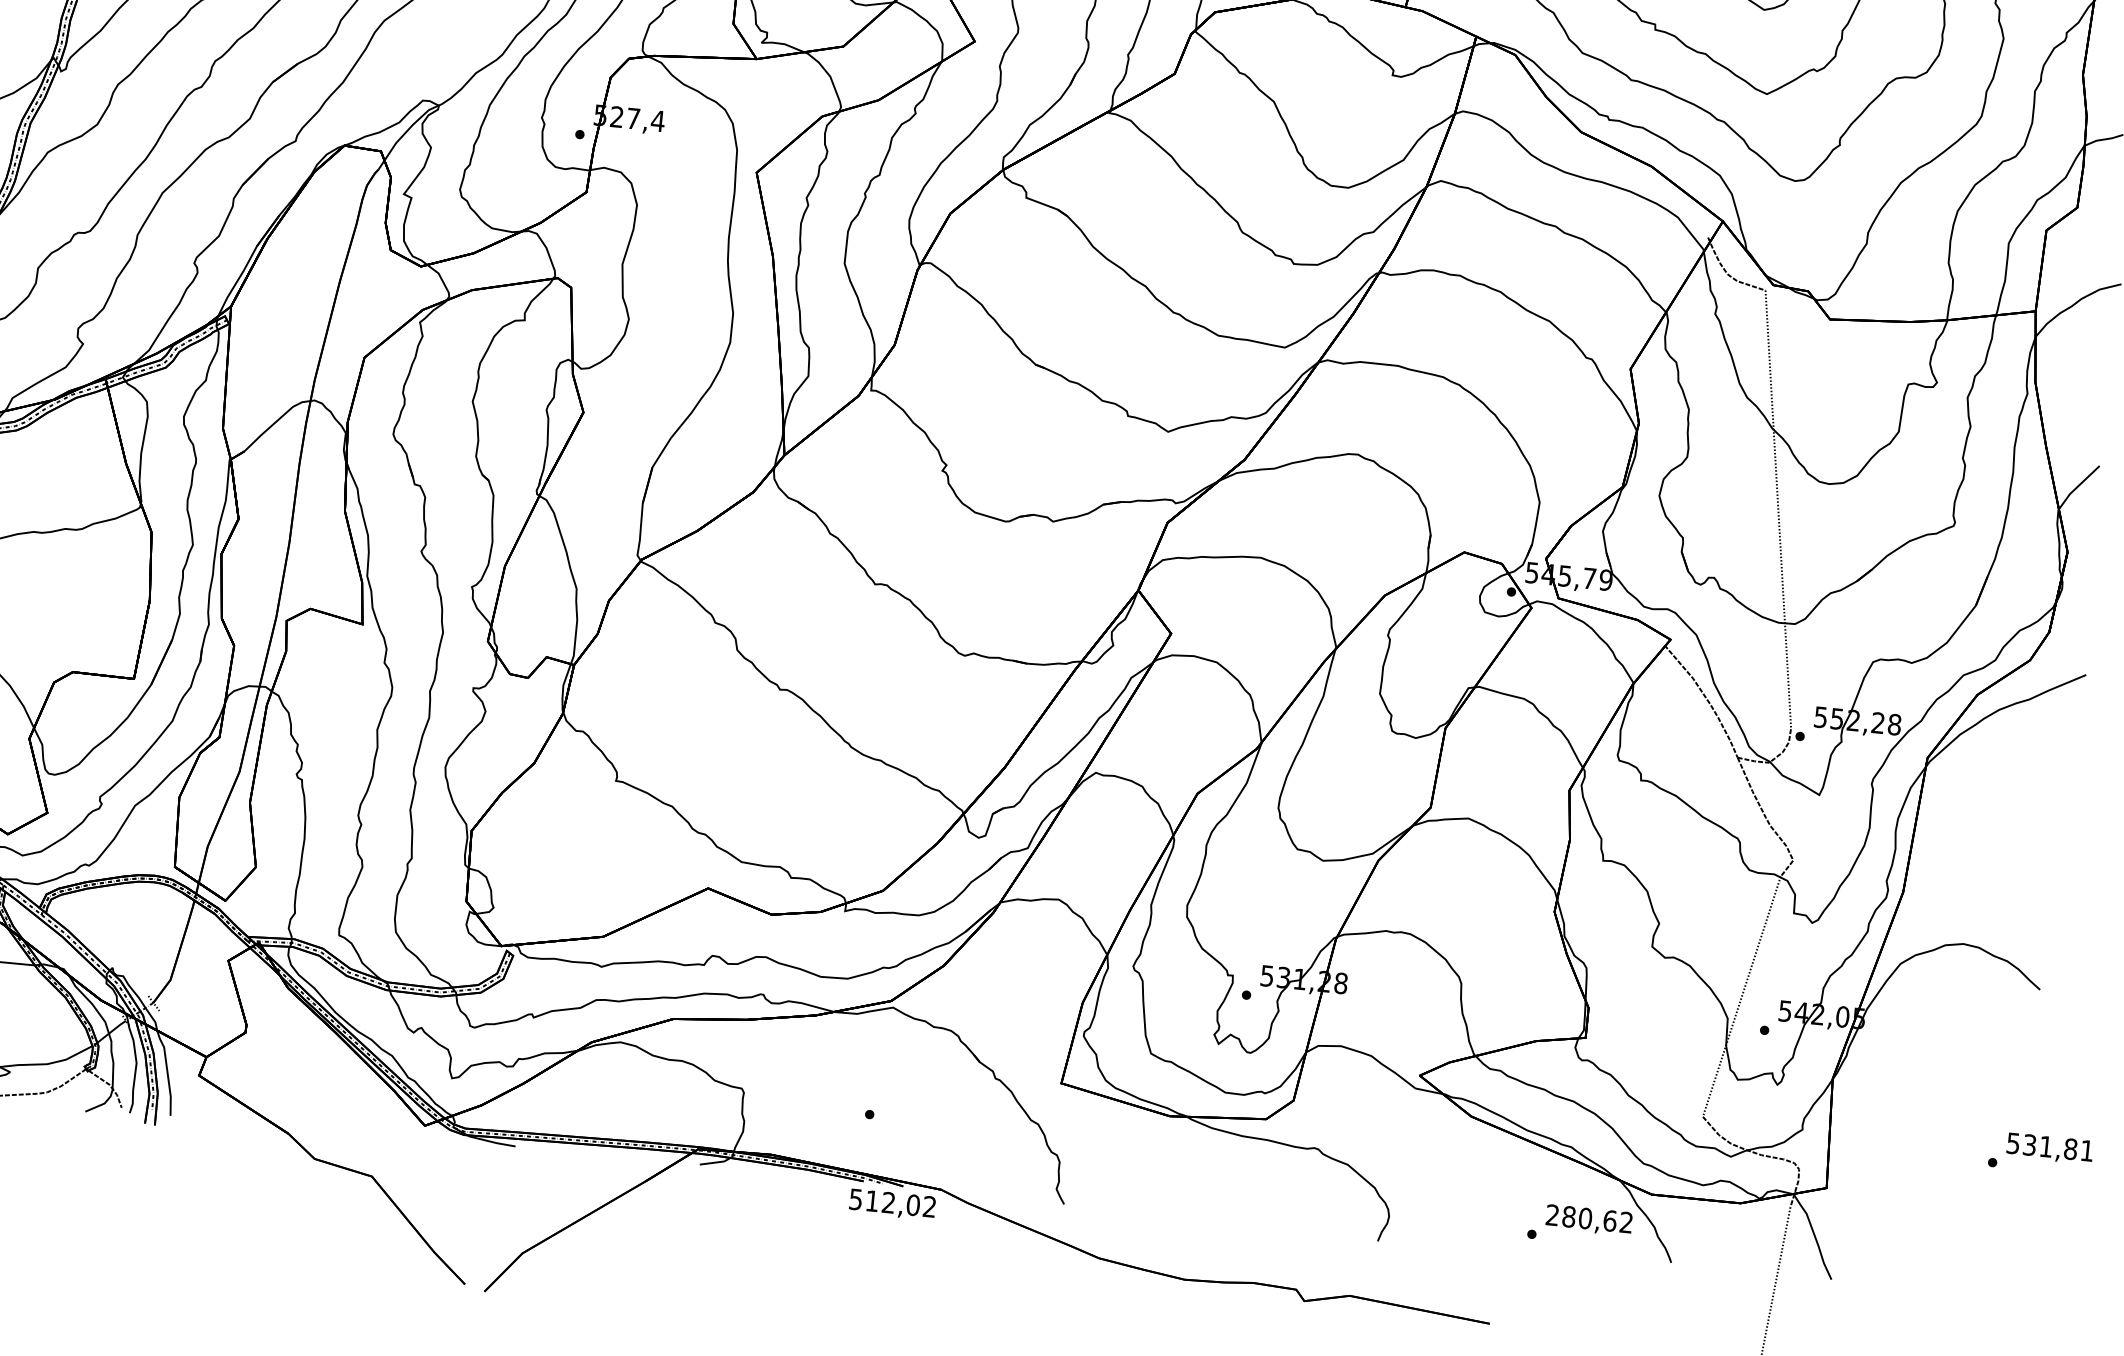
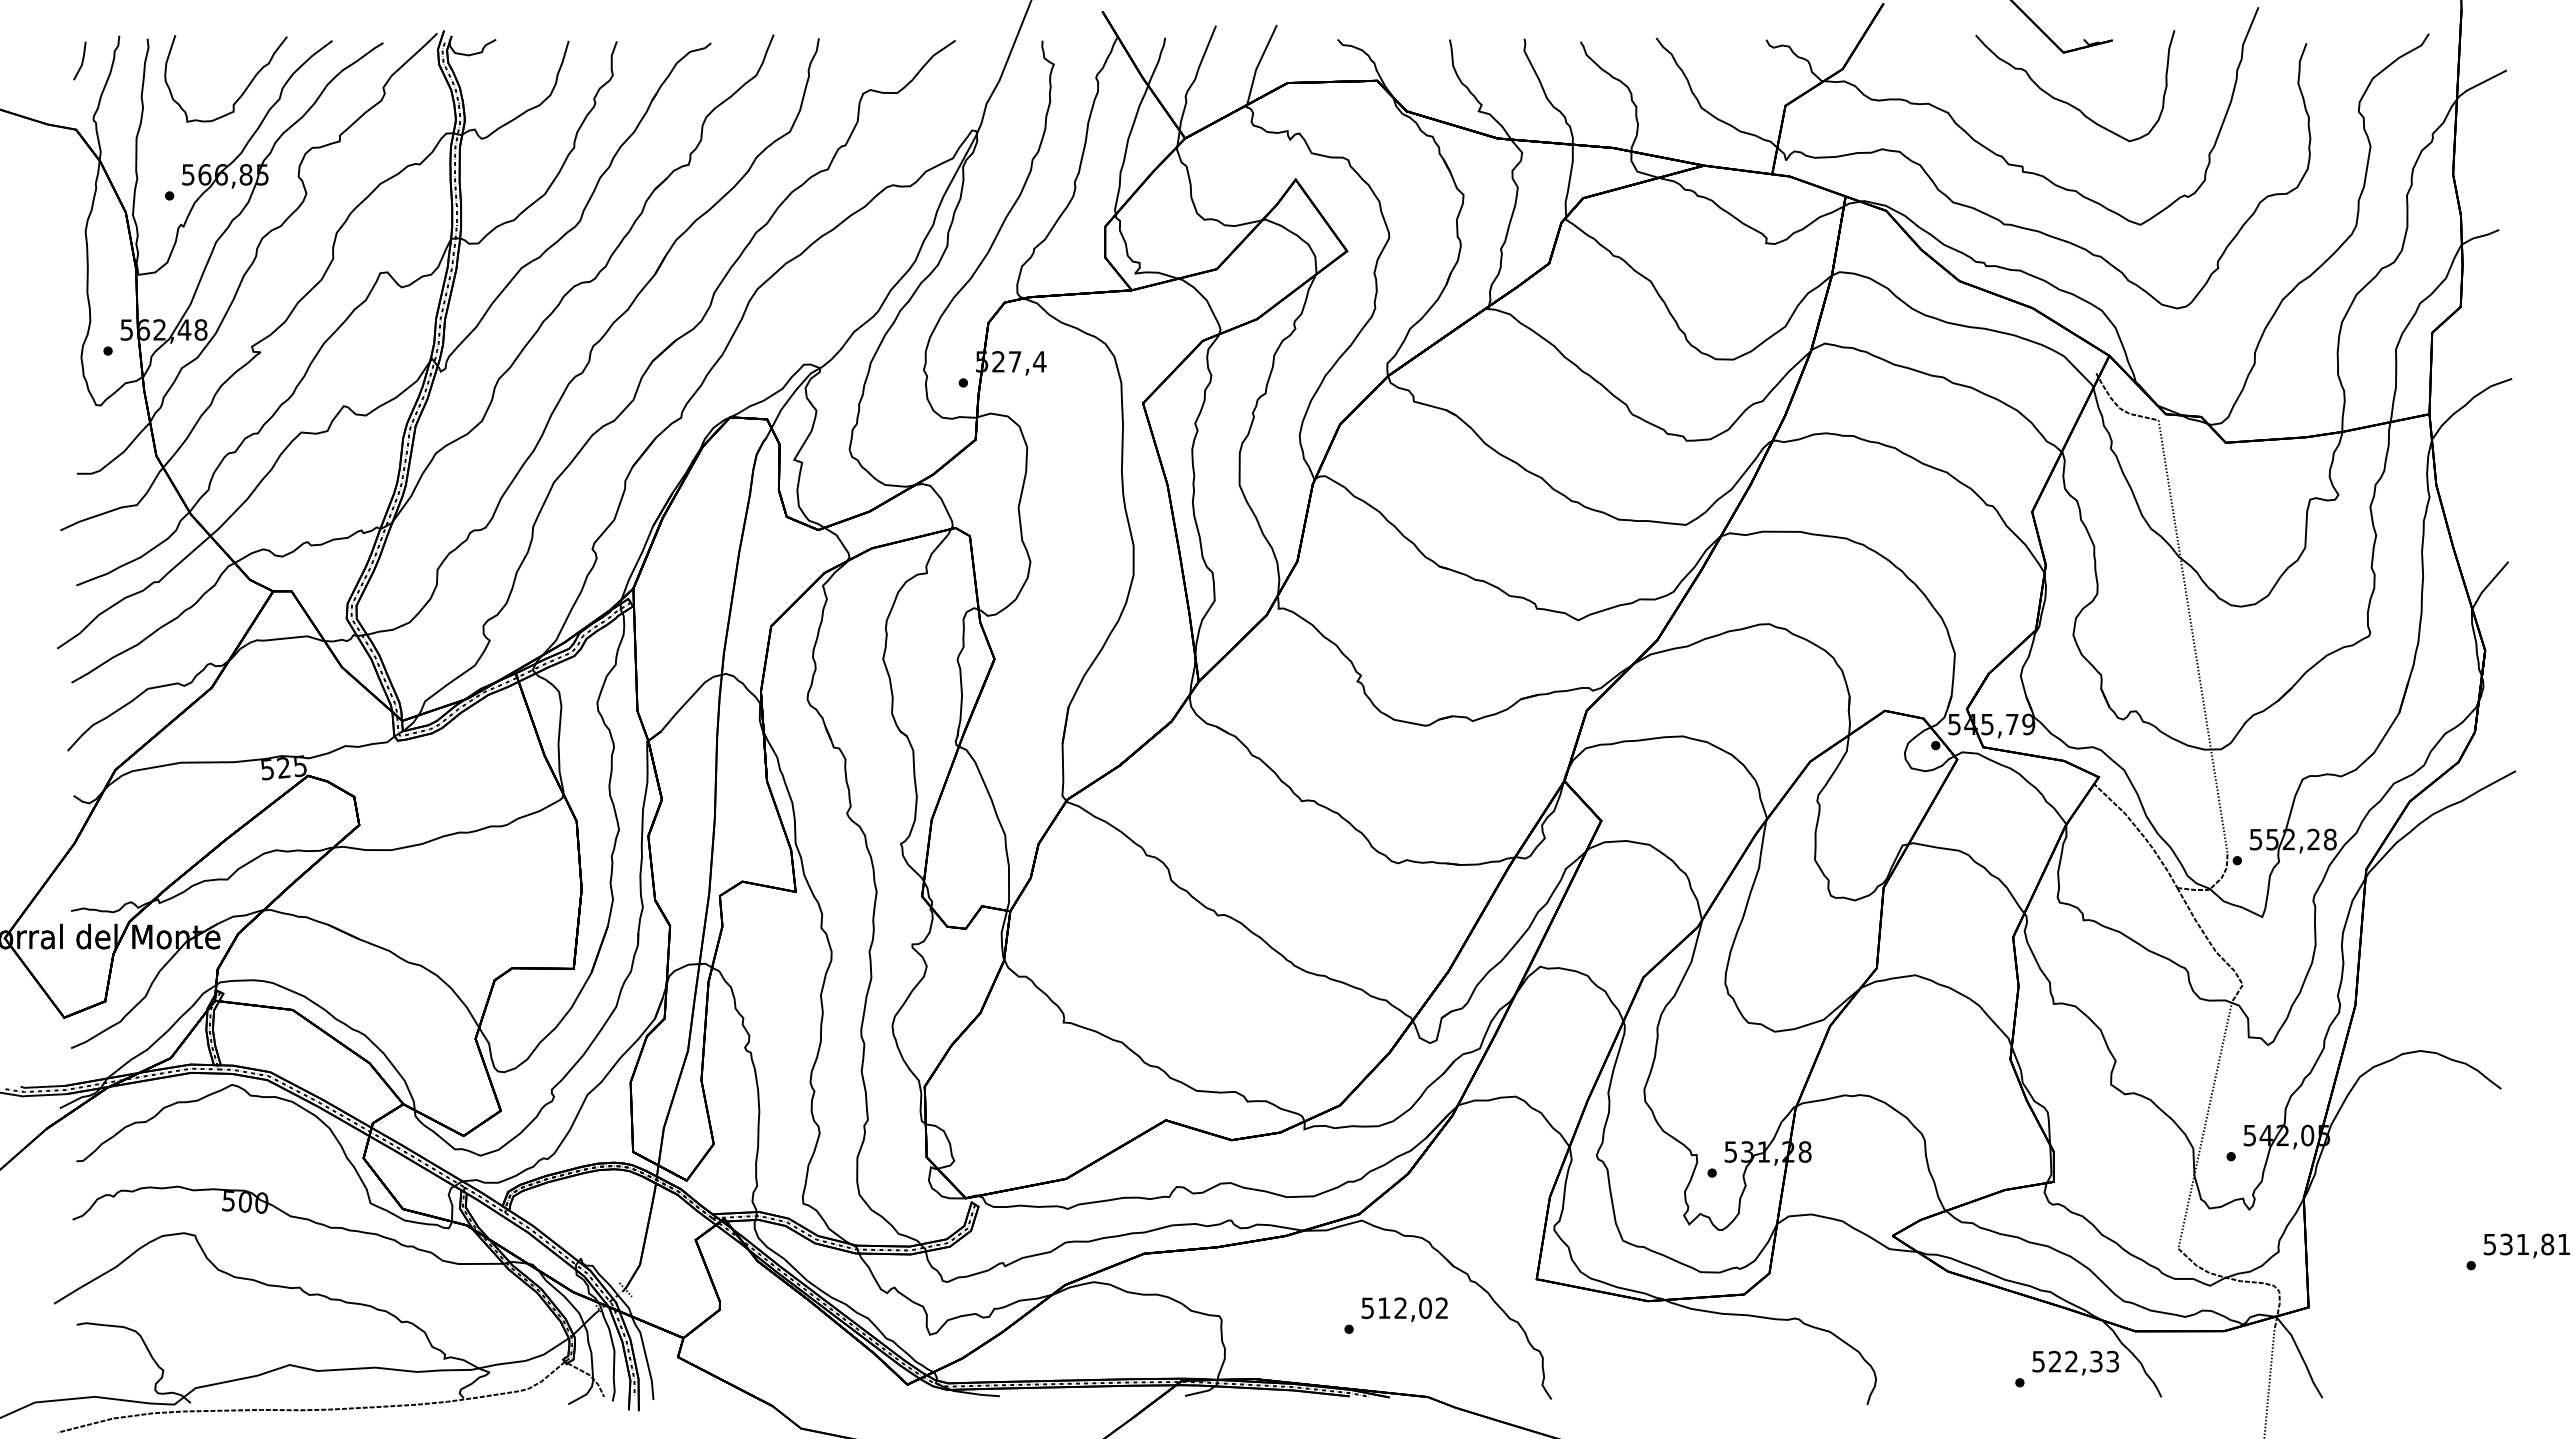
text: (892, 1204) -> (1404, 1309), moved
text: (1589, 1218) -> (2075, 1361), 280,62 -> 522,33

